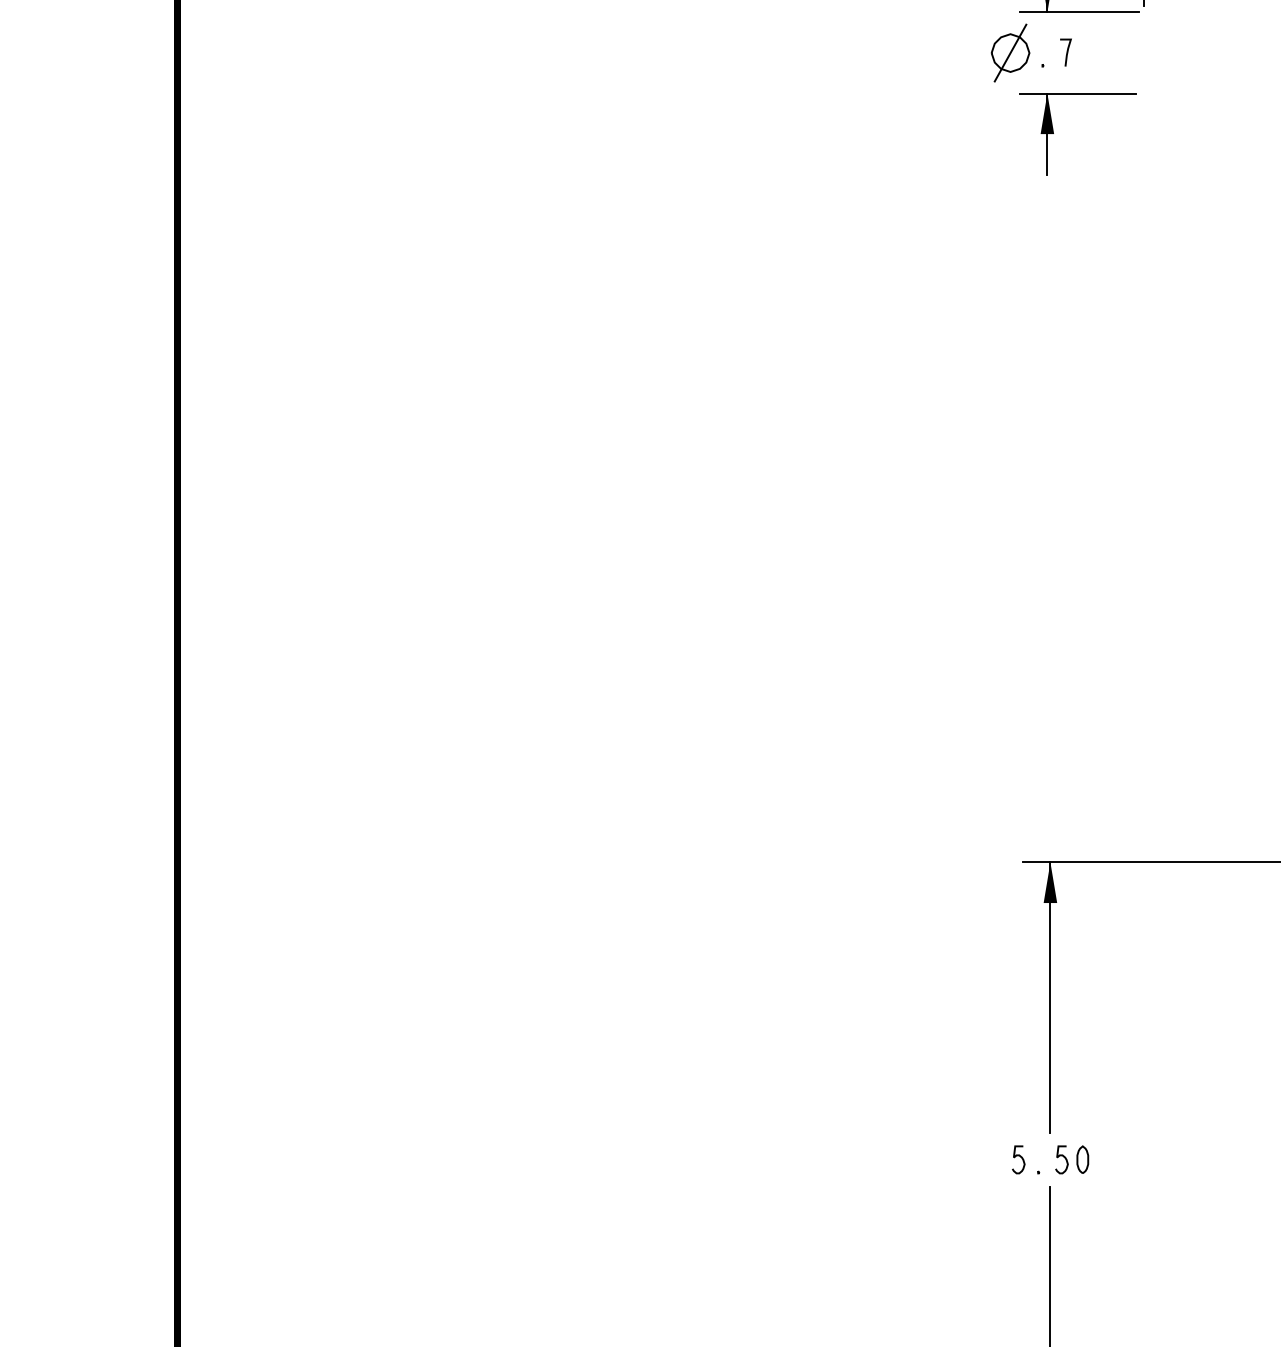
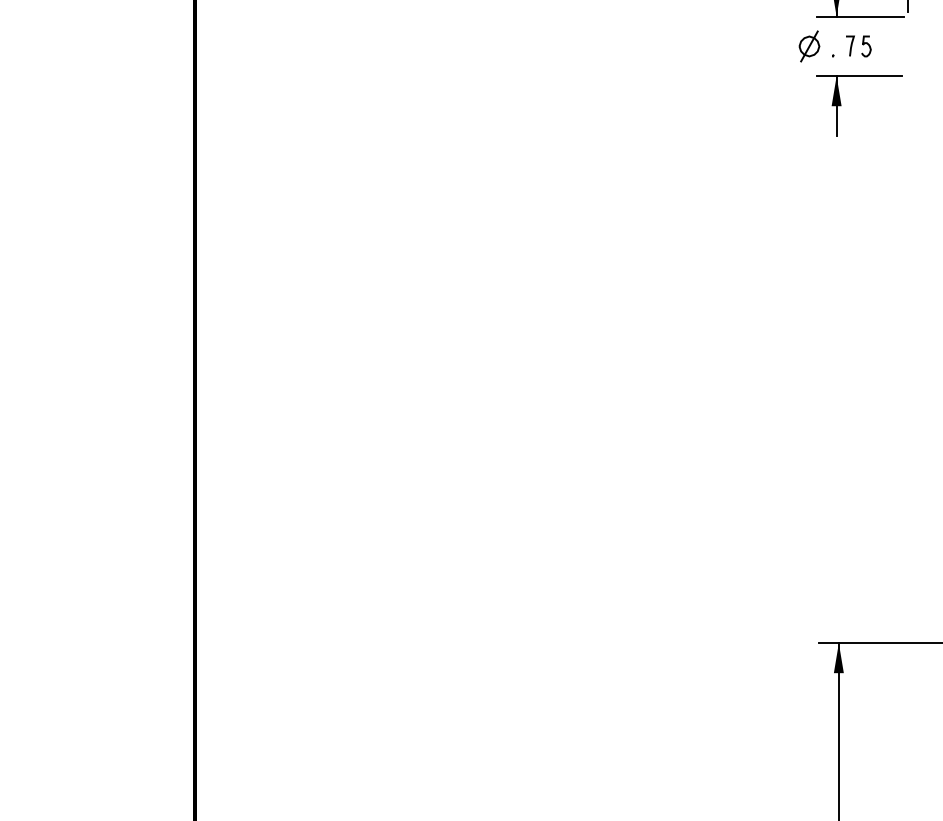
curve: (1085, 50) -> (864, 44), added
part: (1010, 52) -> (809, 46), size x0.71

